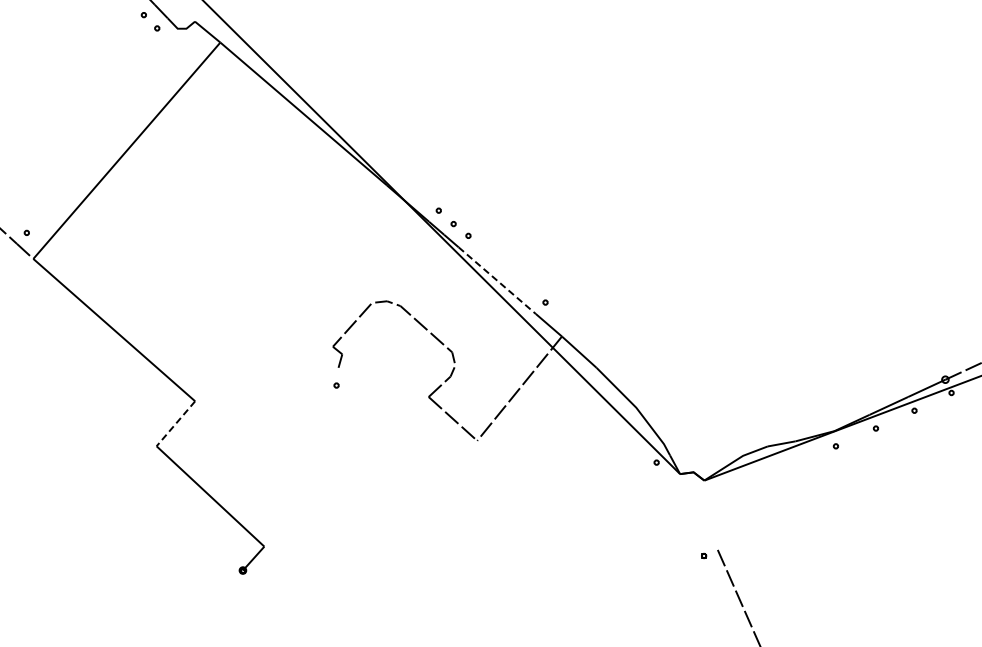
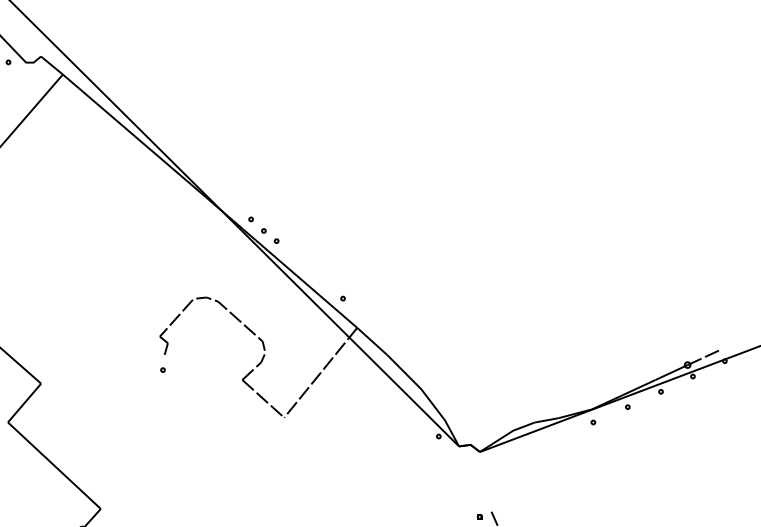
line: (497, 280) -> (301, 279), dashed -> solid
line: (175, 423) -> (24, 402), dashed -> solid

